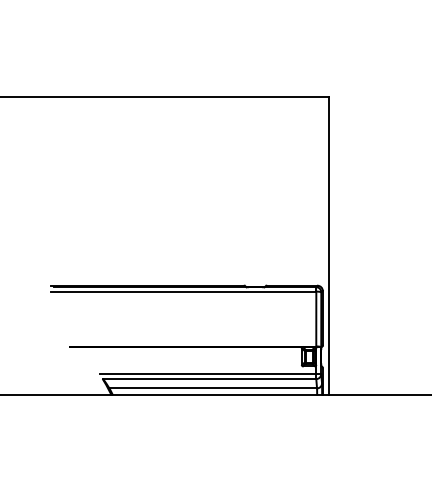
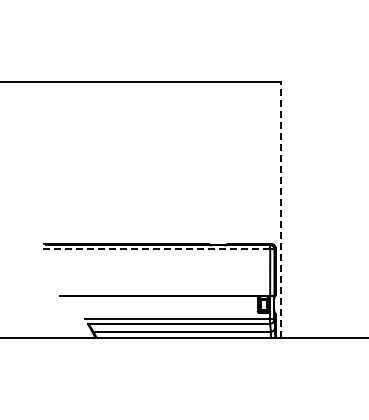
line: (329, 246) -> (281, 210), solid -> dashed
line: (184, 292) -> (157, 249), solid -> dashed

